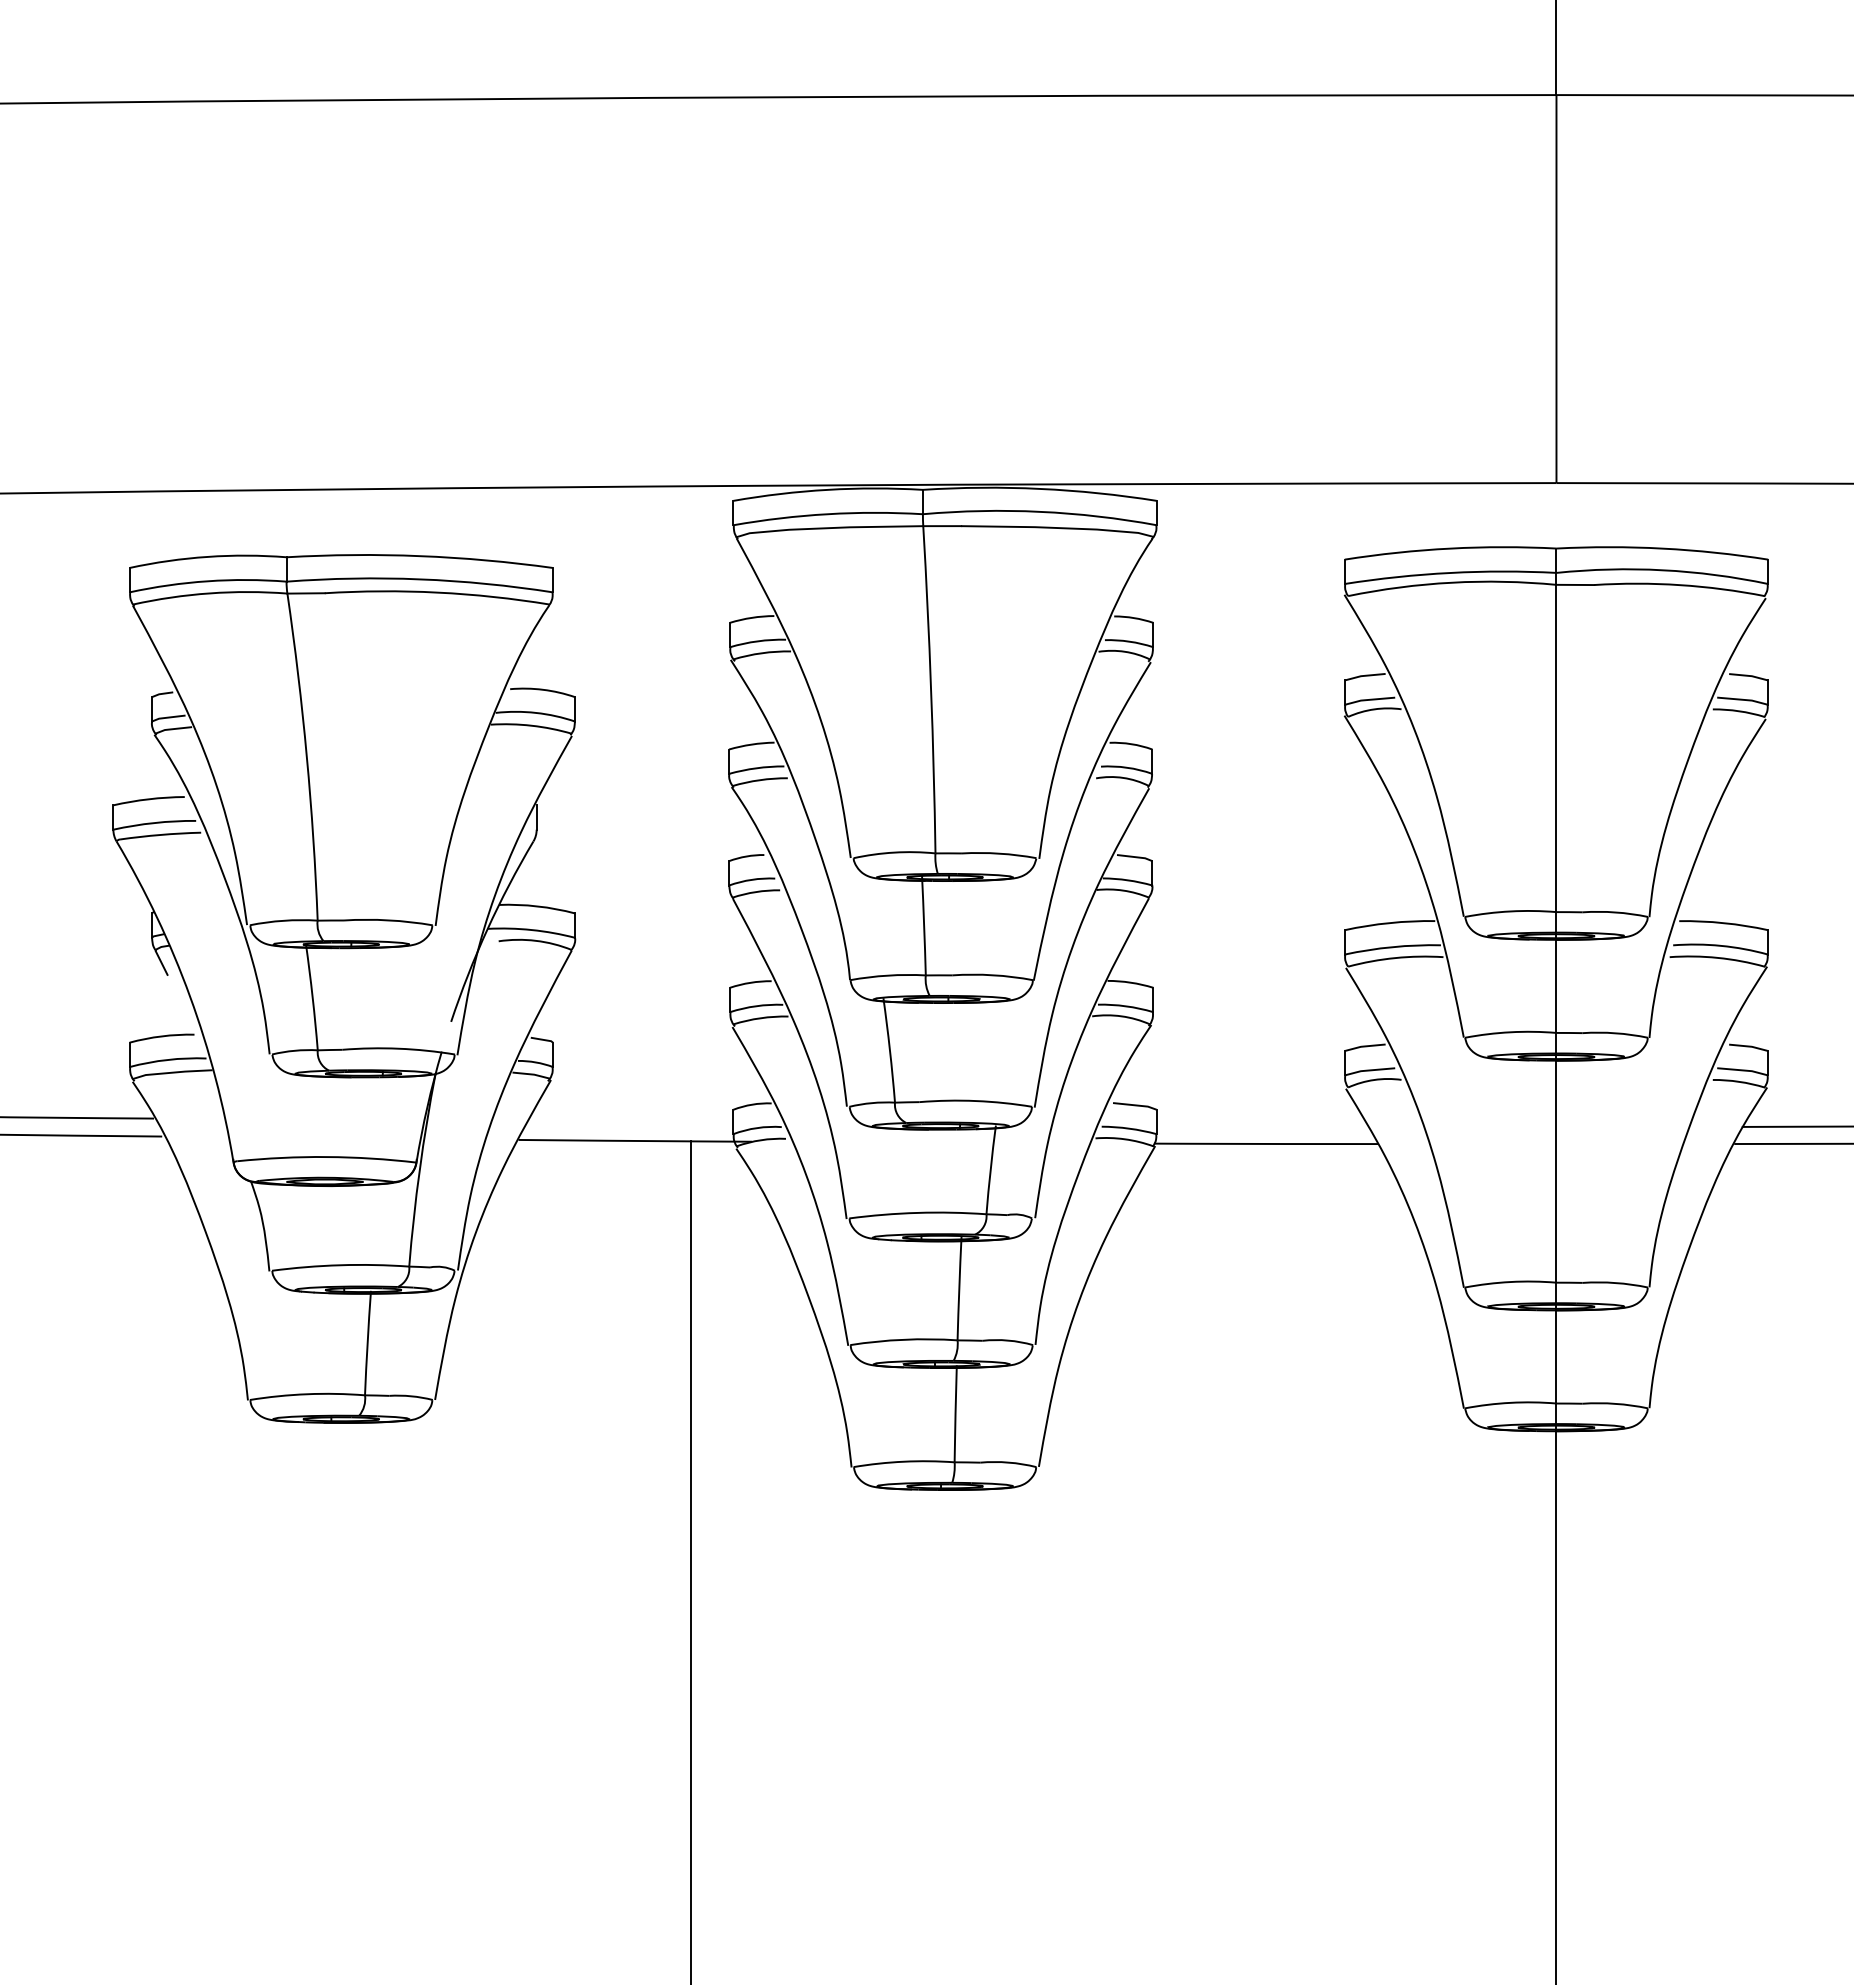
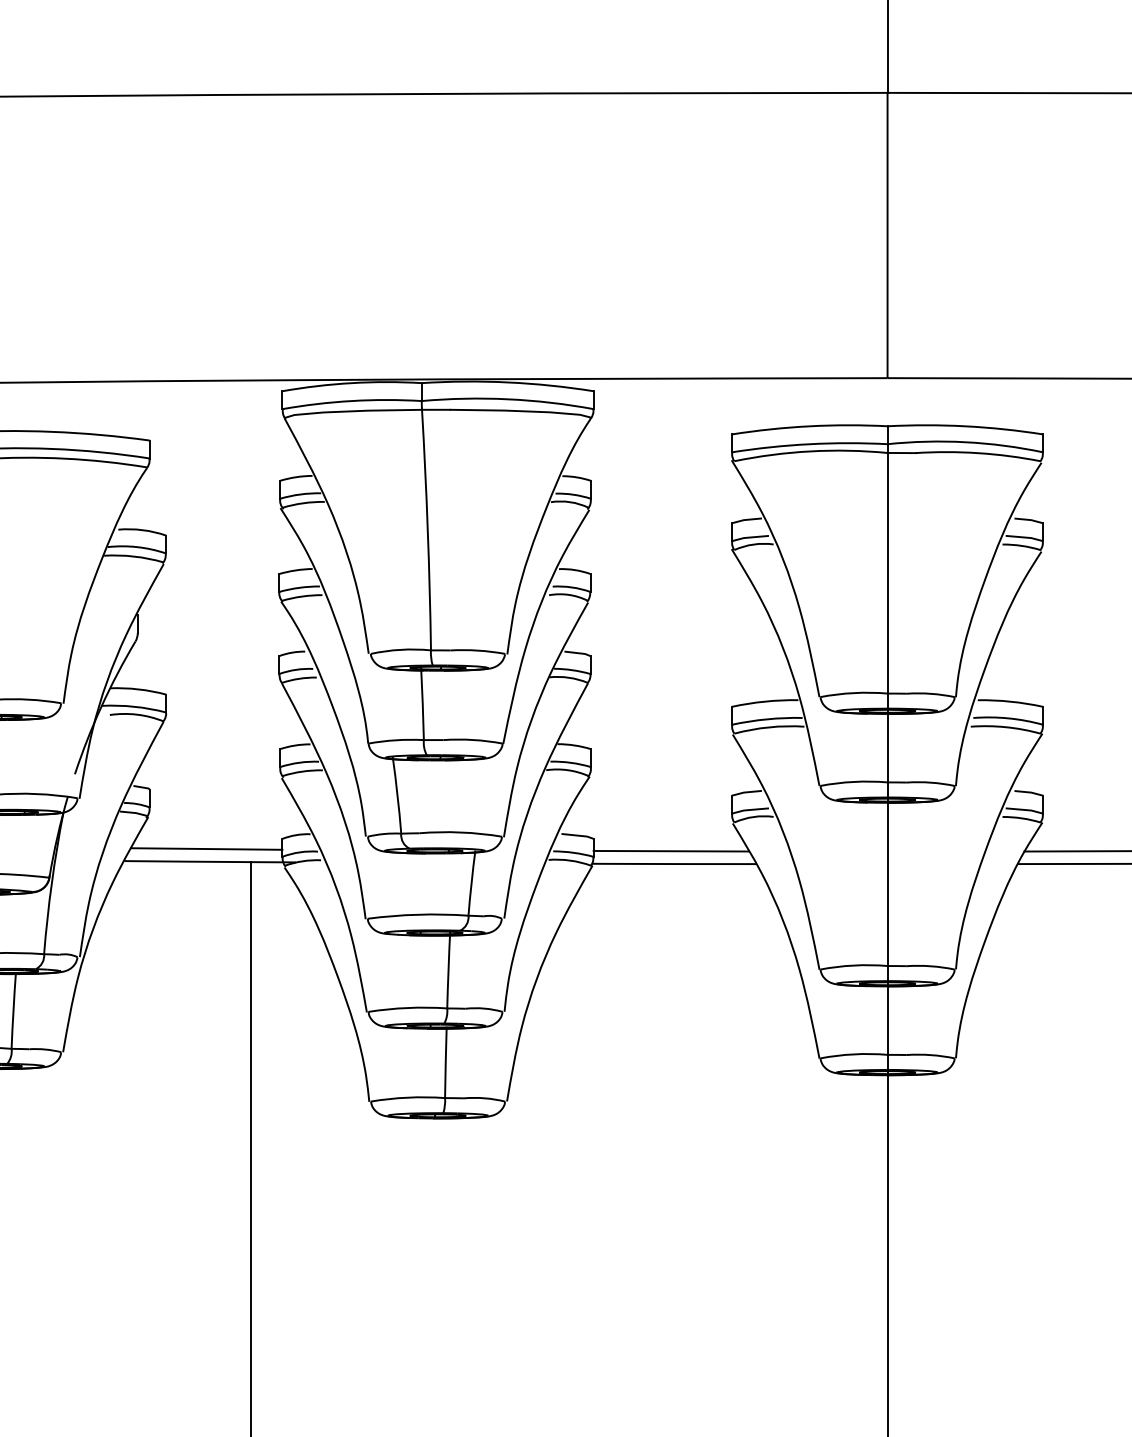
line: (630, 1123) -> (206, 848), added
line: (1262, 1126) -> (671, 851), added

